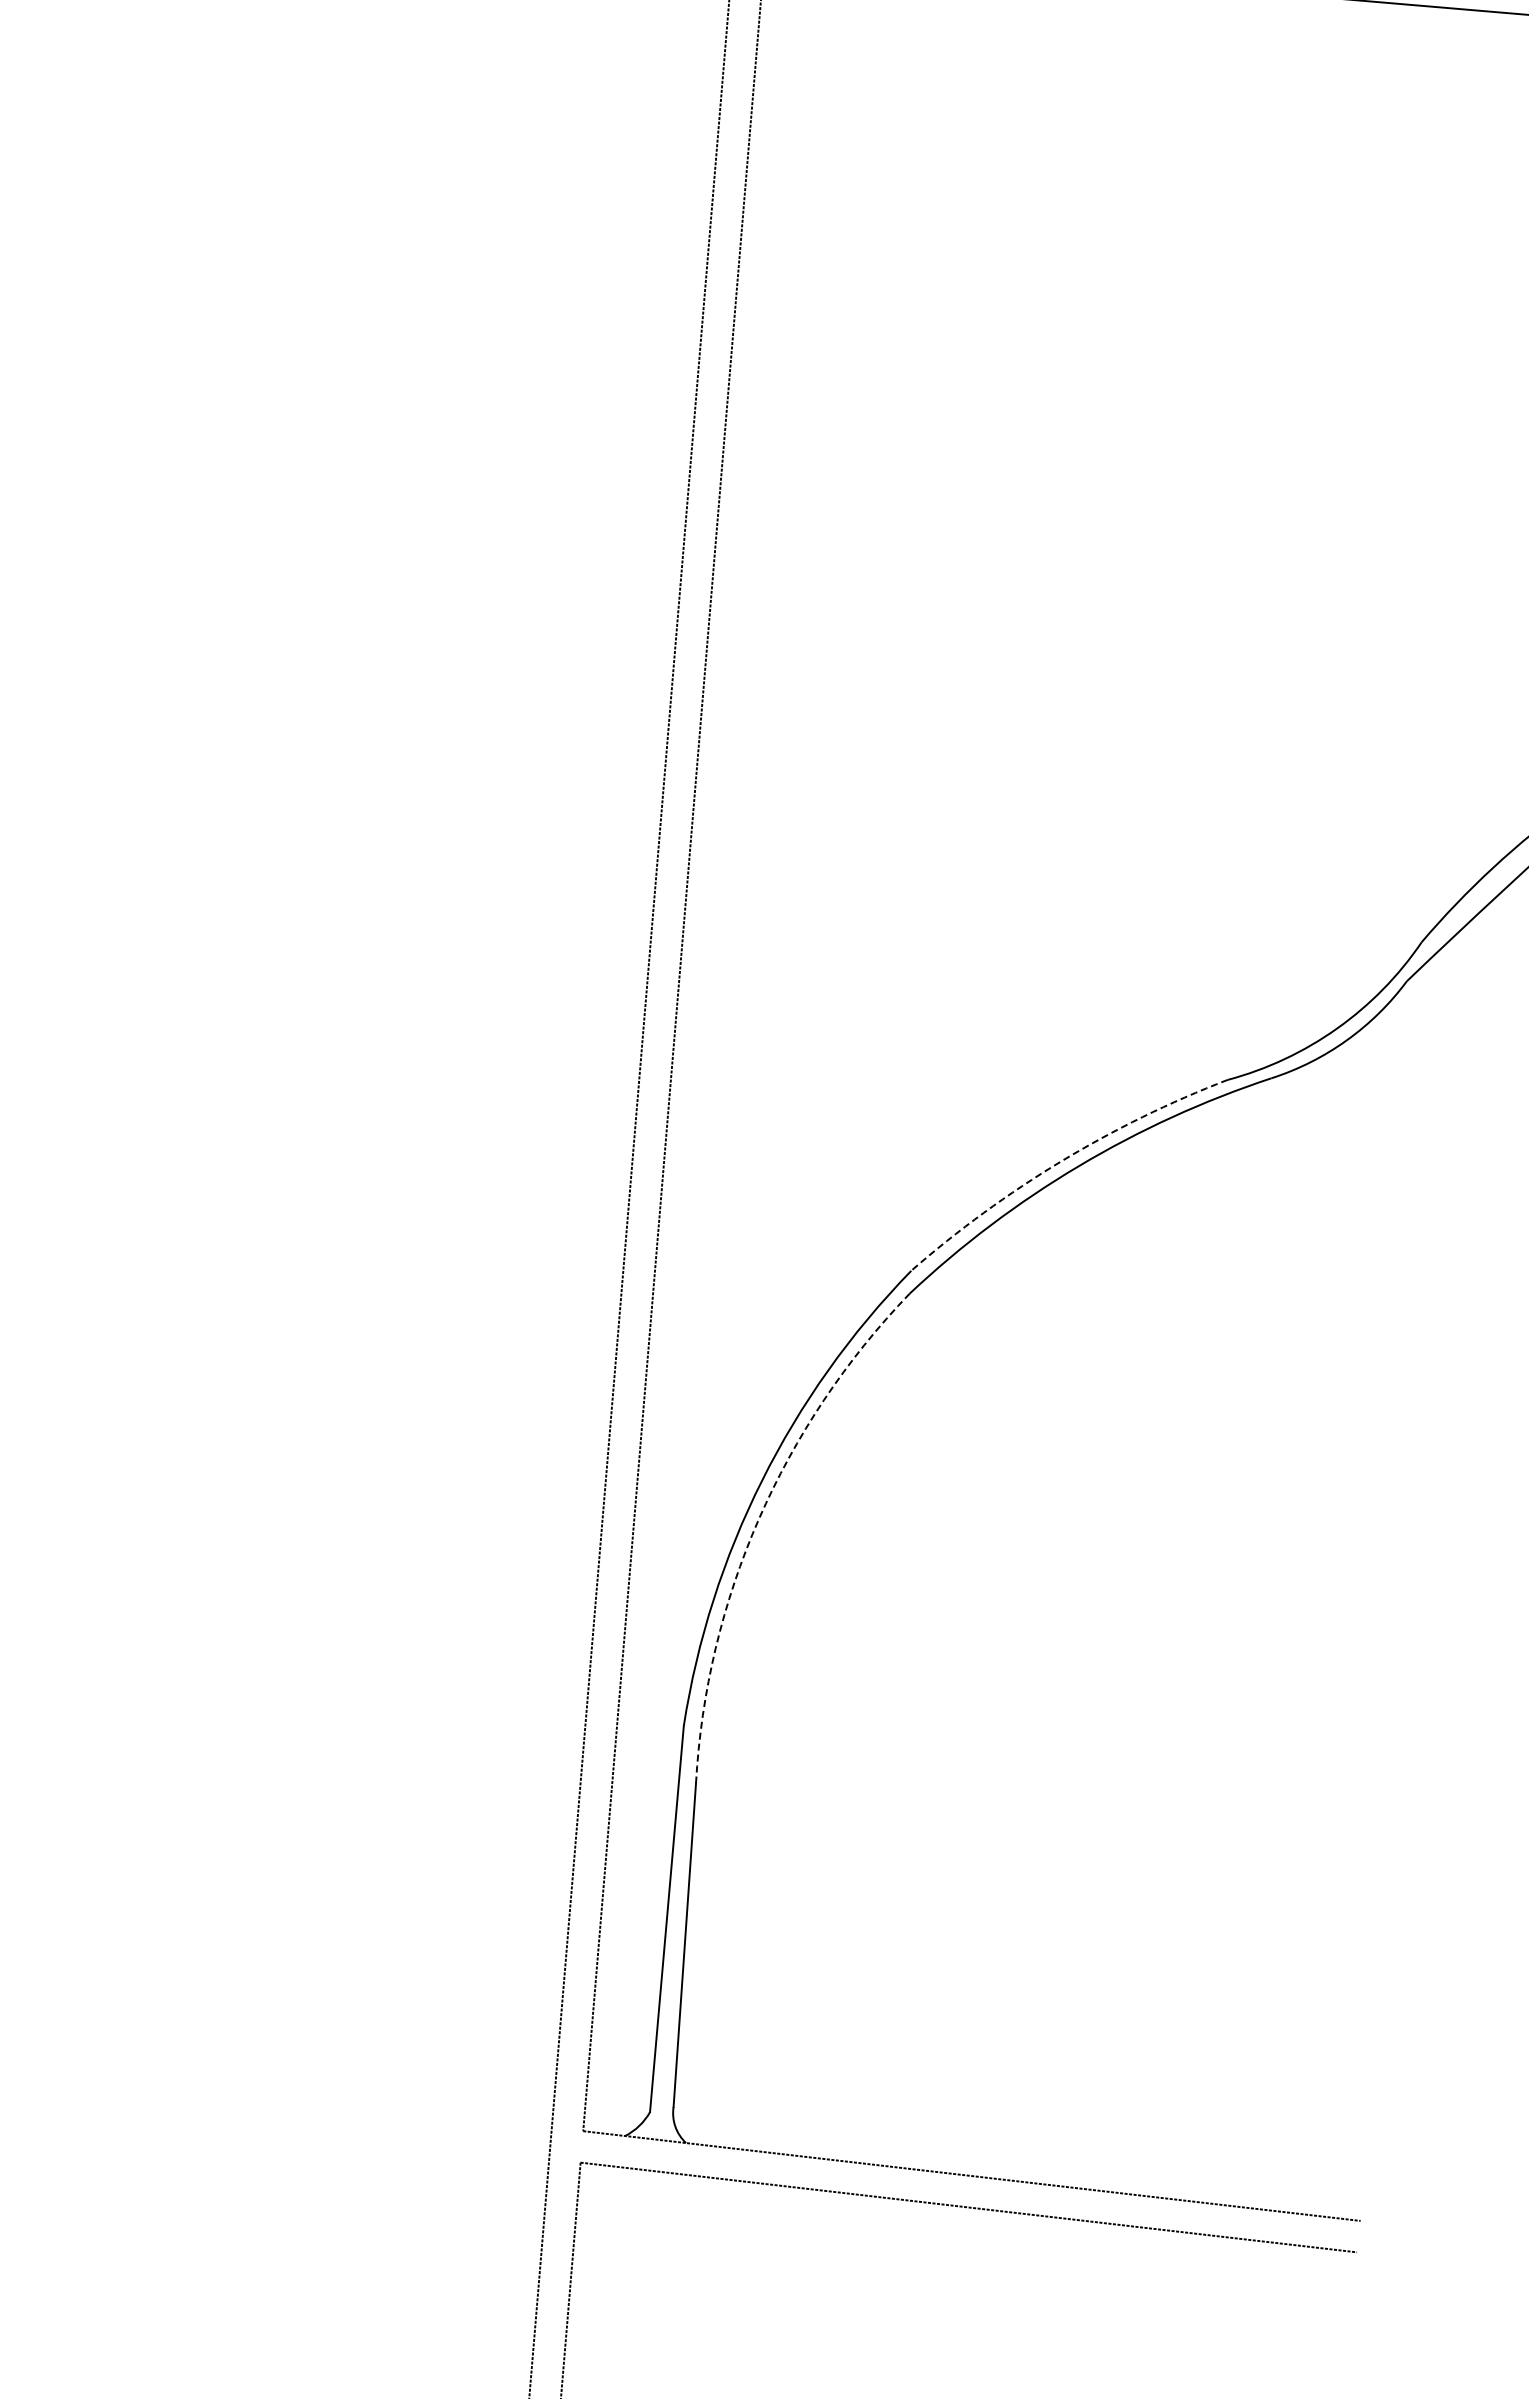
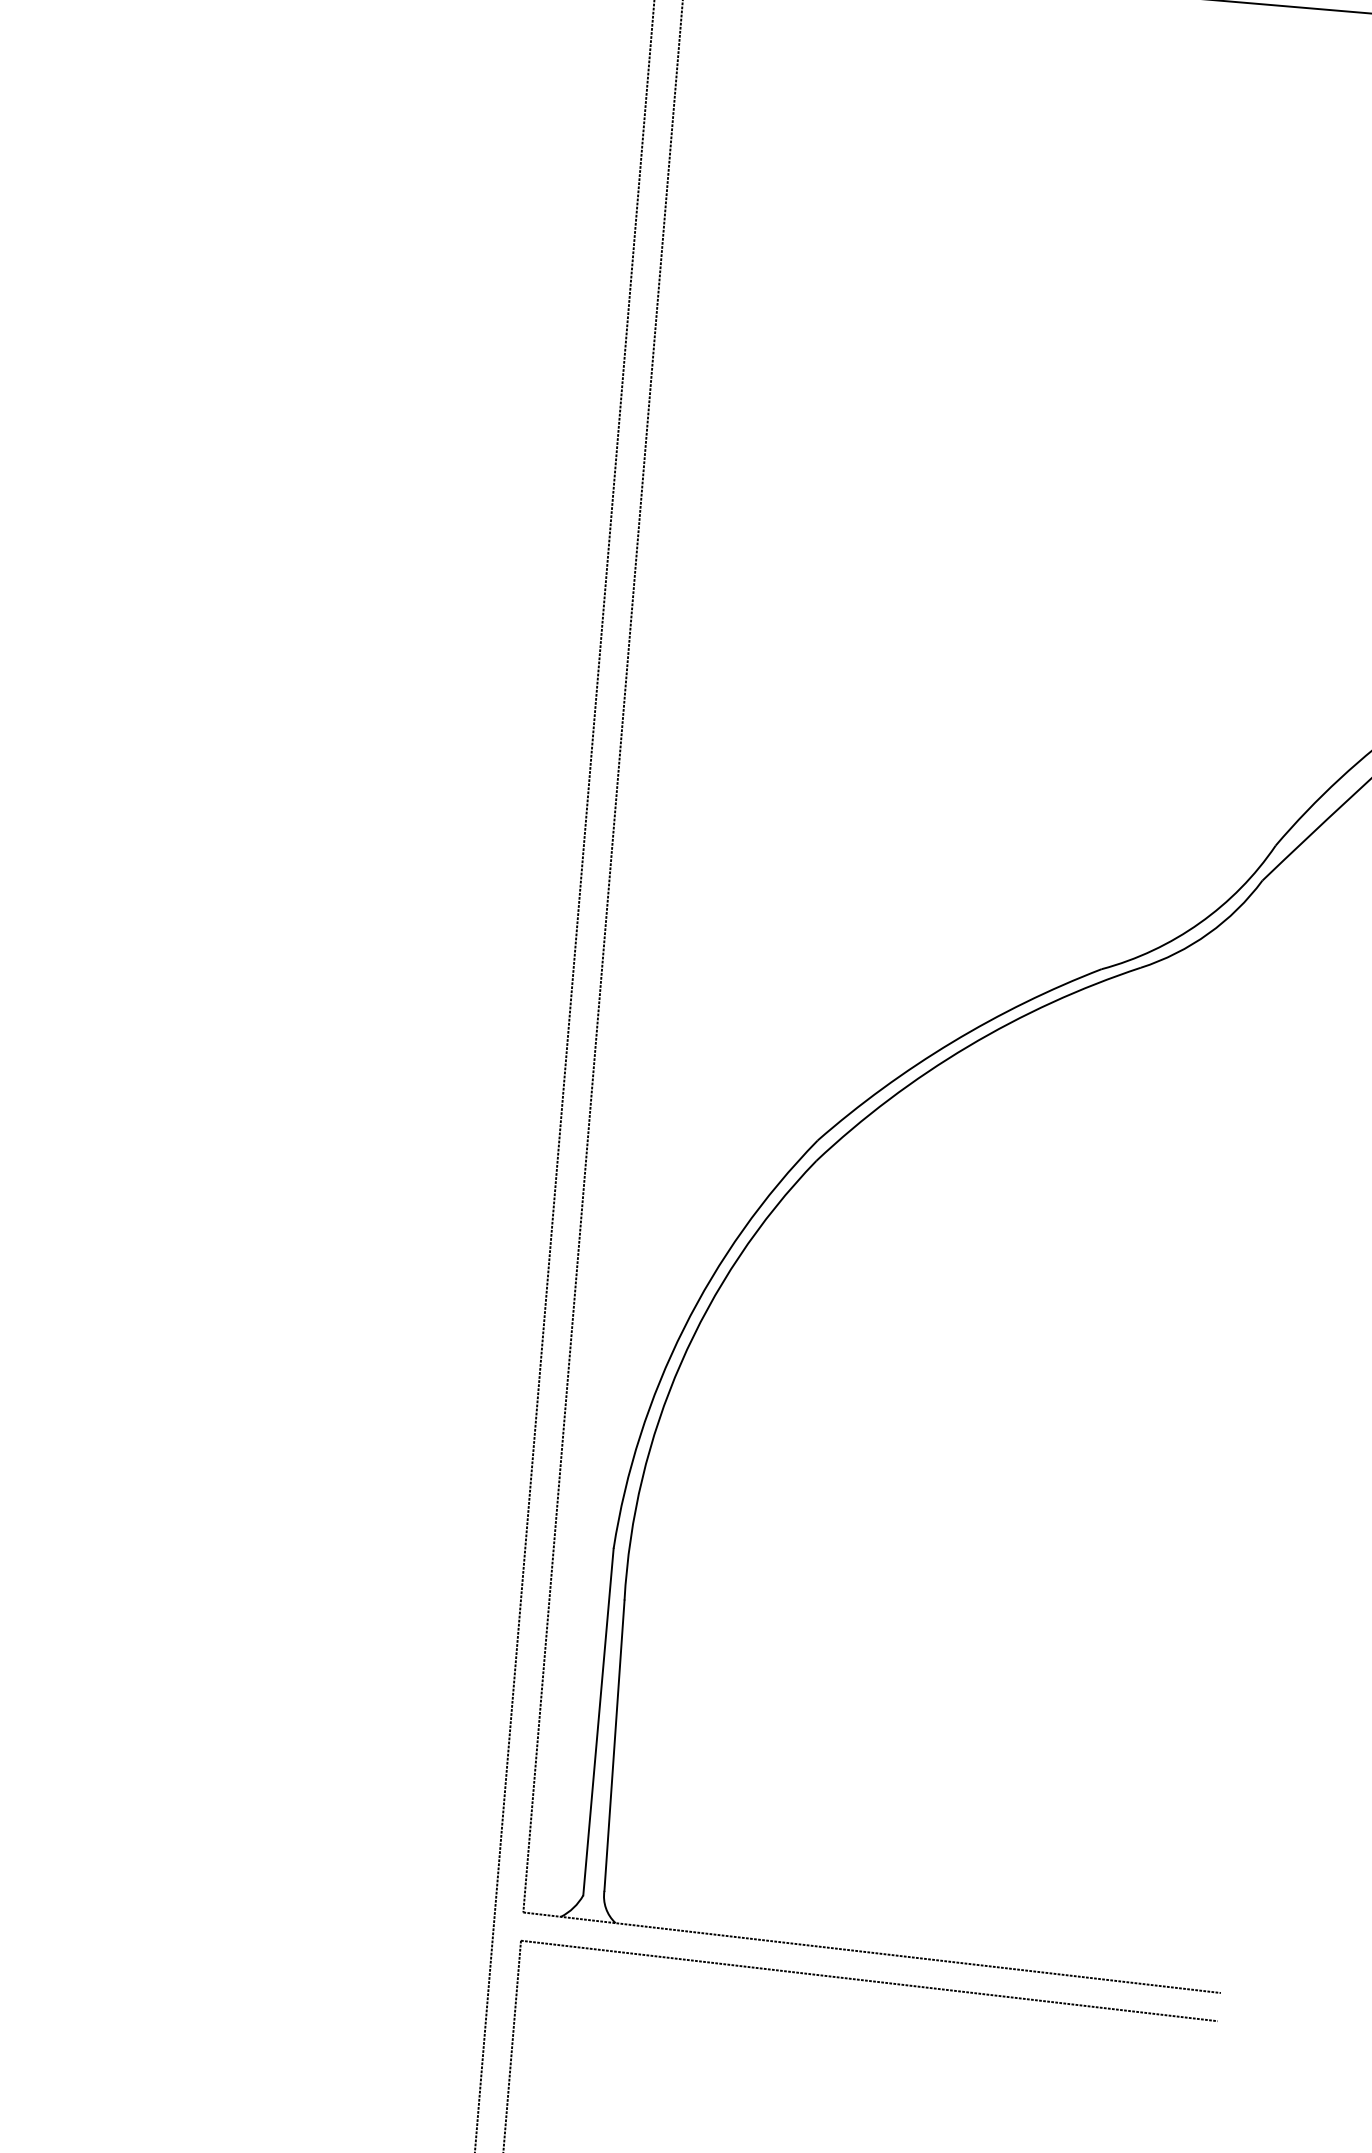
arc: (1061, 1161) -> (952, 1042), dashed -> solid
arc: (758, 1519) -> (680, 1363), dashed -> solid

